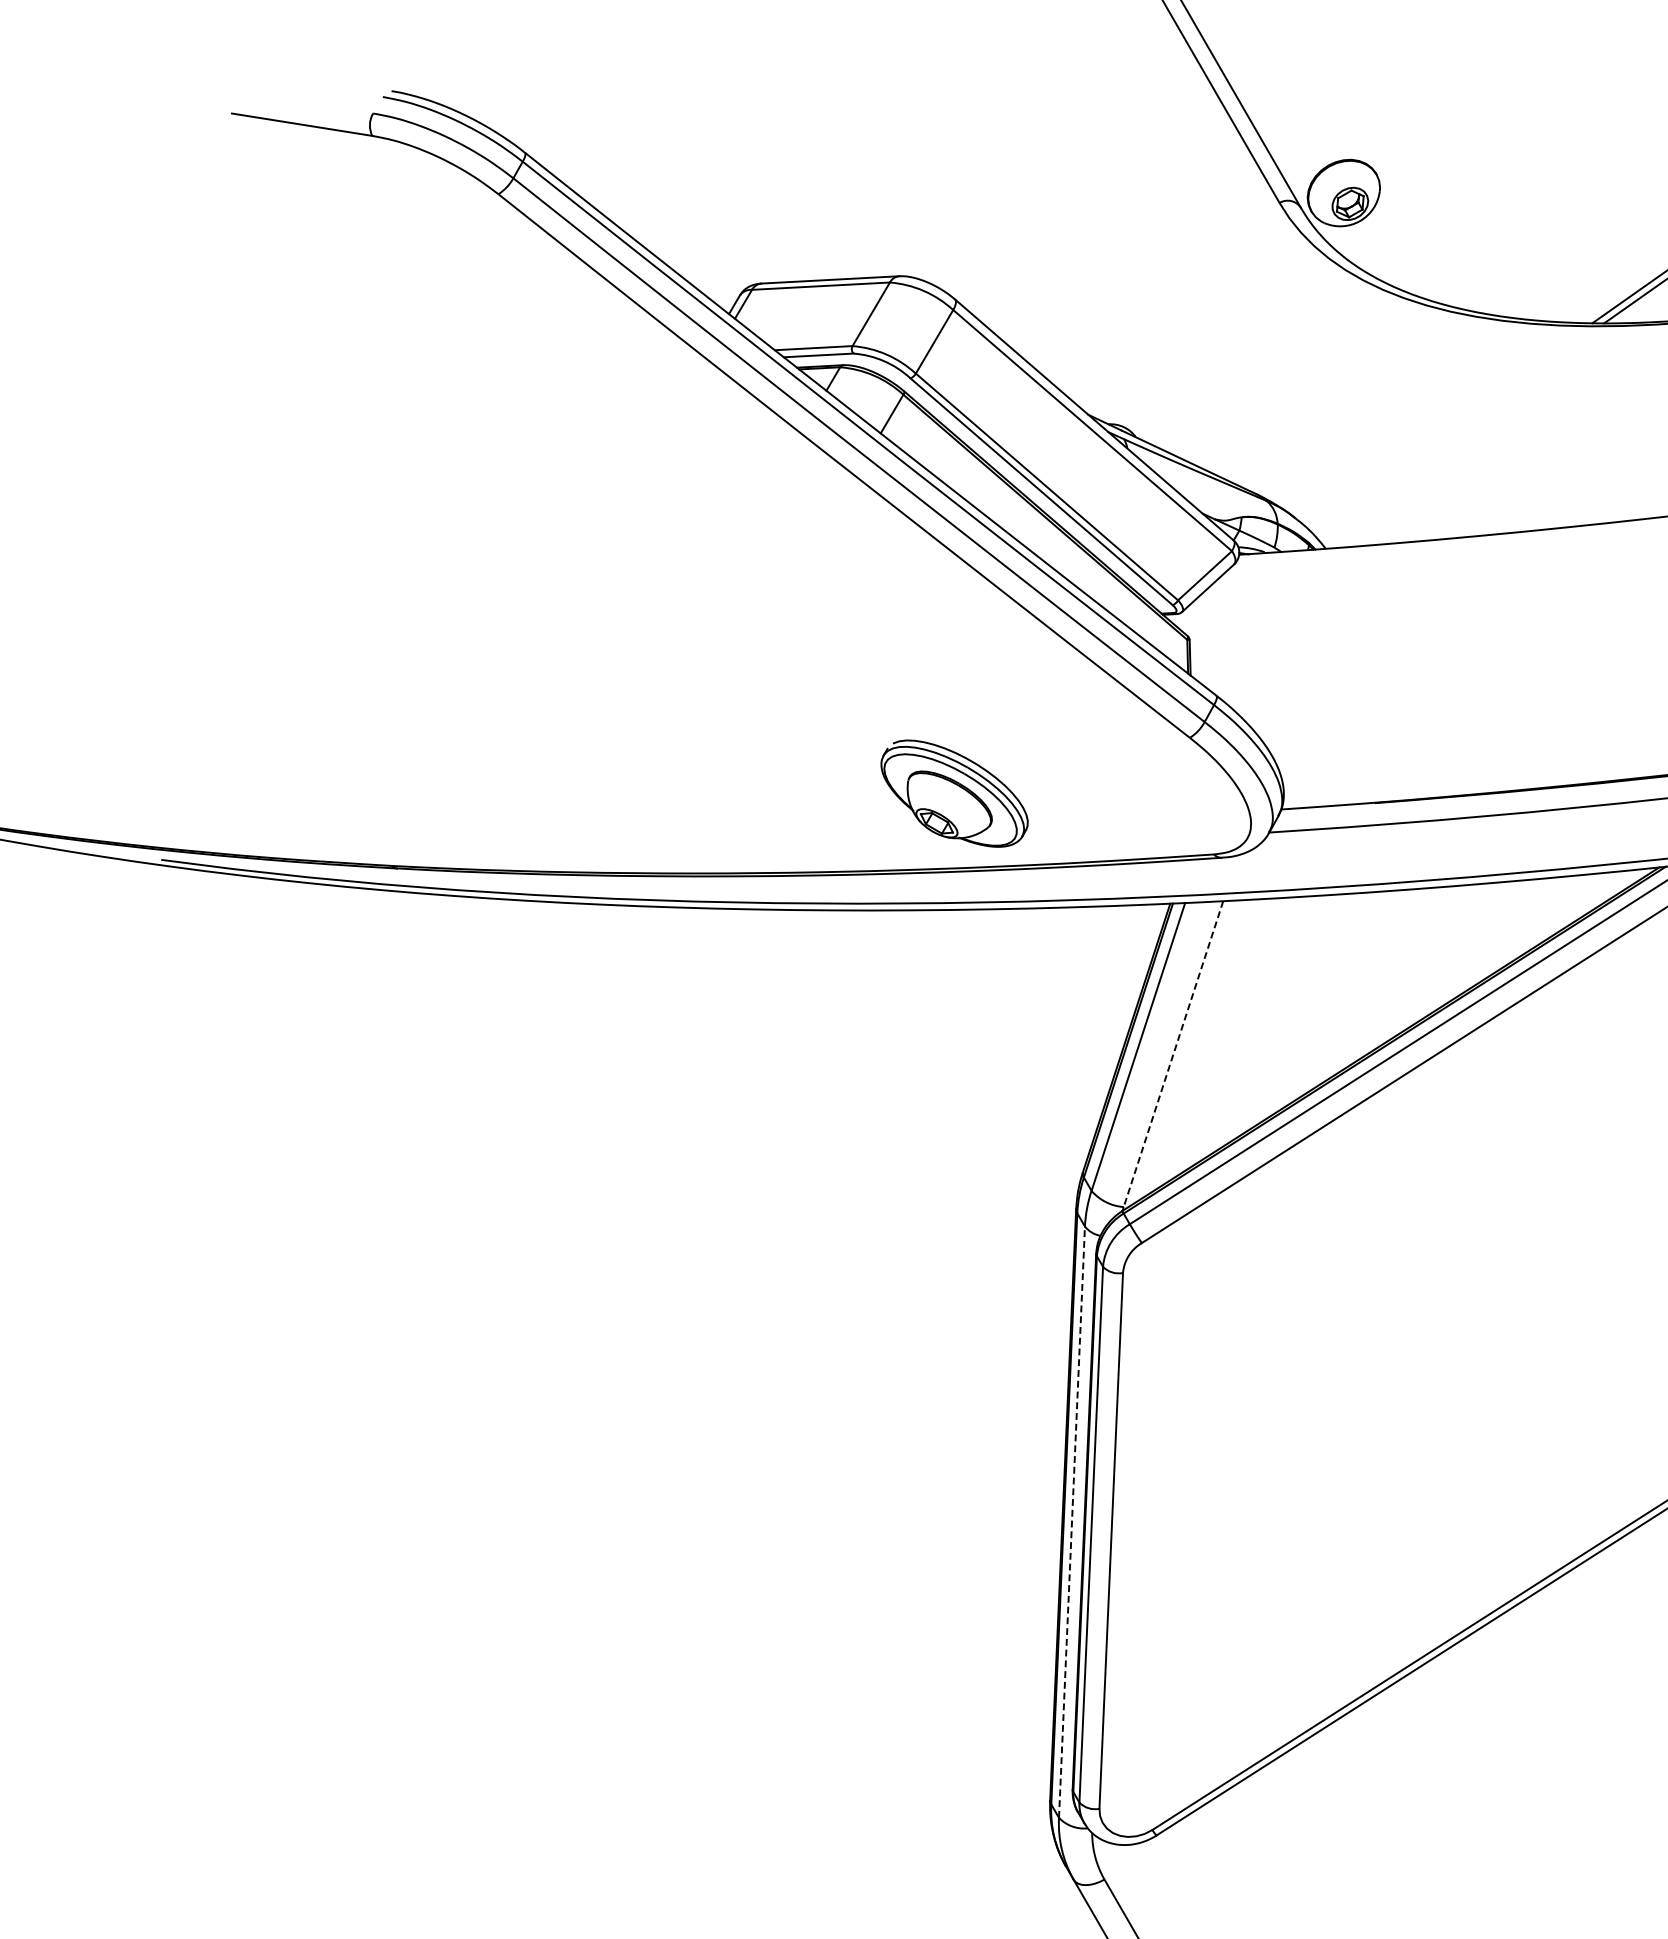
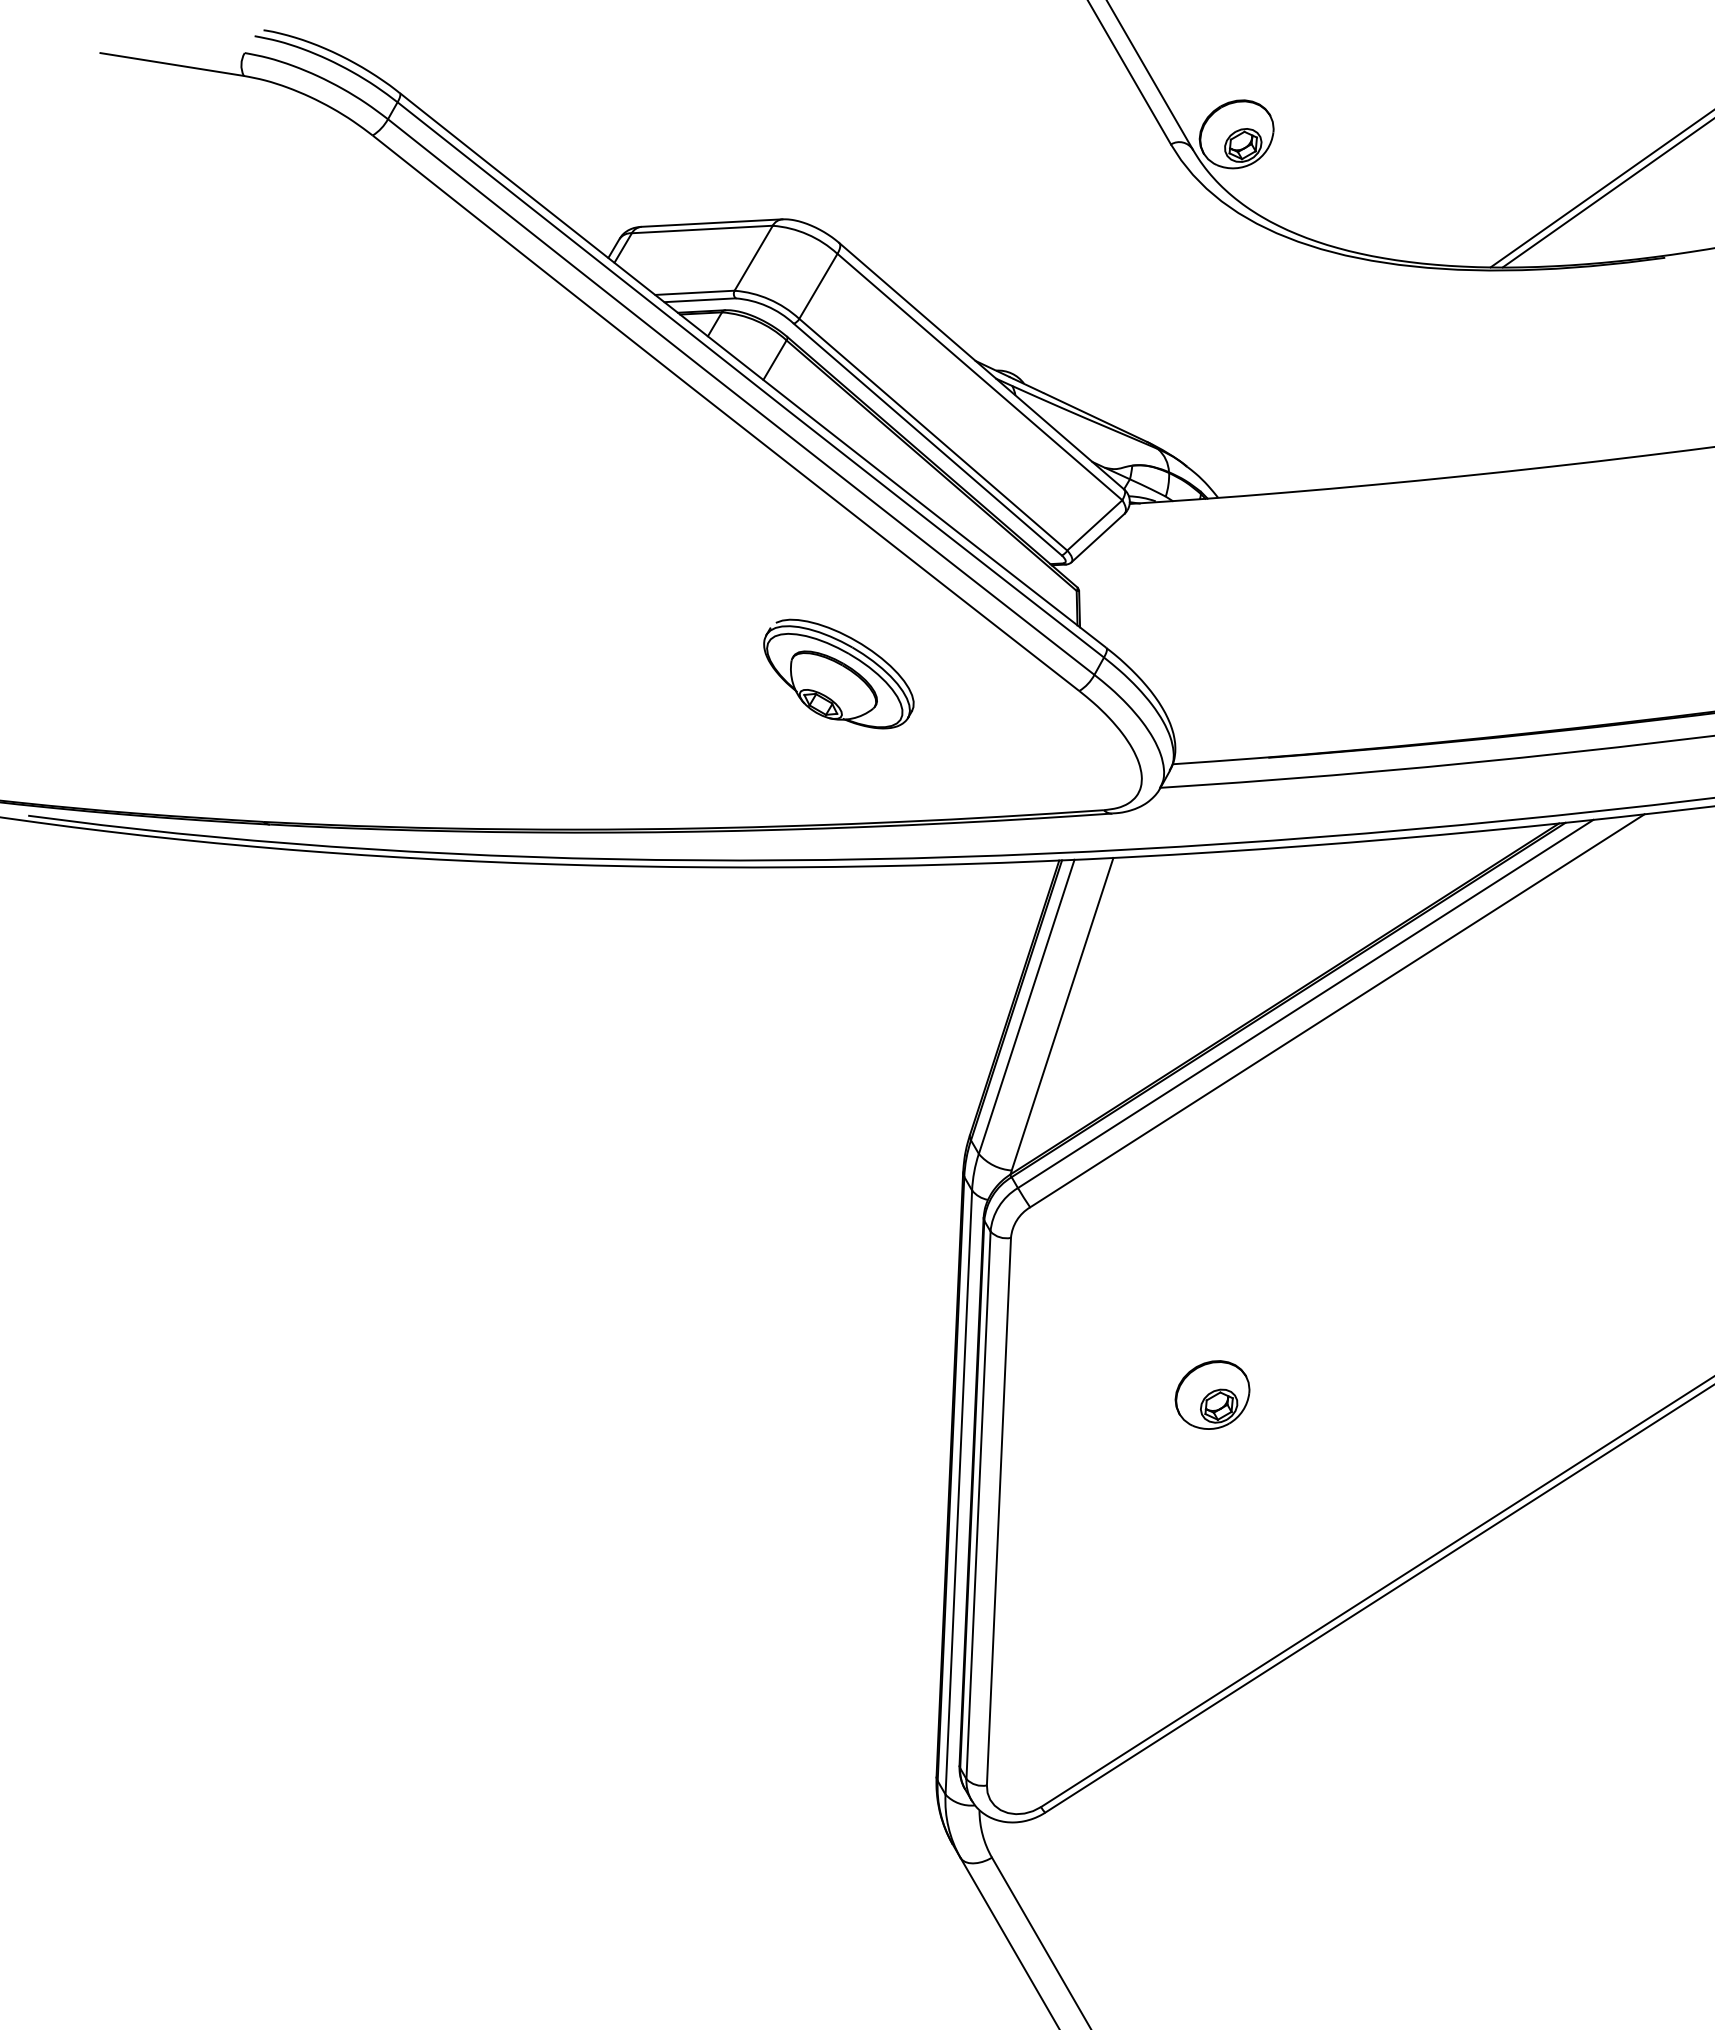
part: (954, 793) -> (838, 673), moved
line: (1173, 1054) -> (1062, 1014), dashed -> solid
part: (1320, 1426) -> (1212, 1394), added
line: (1071, 1522) -> (958, 1492), dashed -> solid

